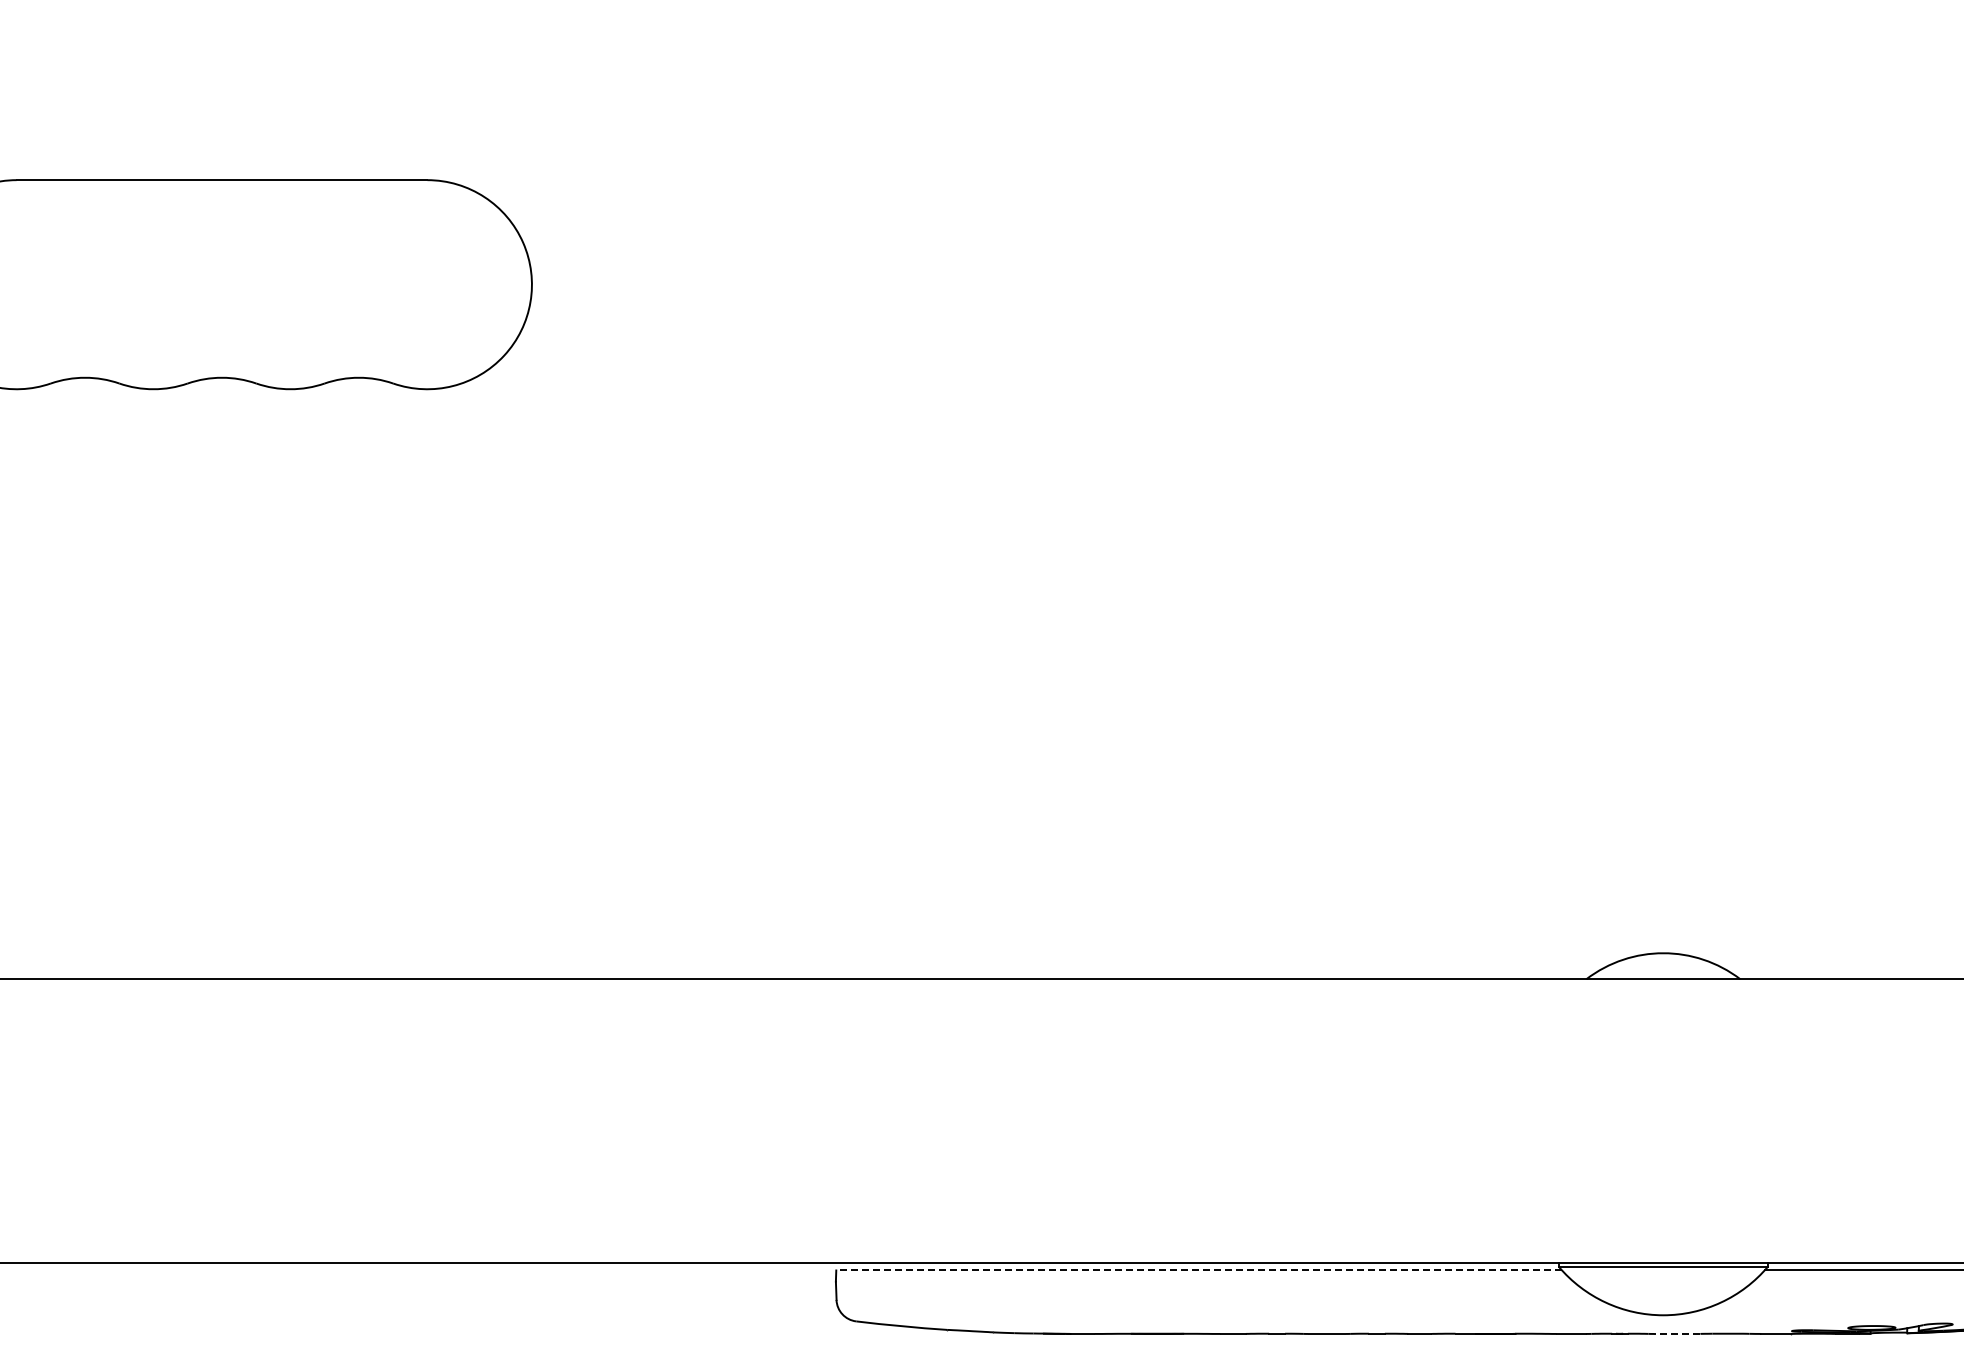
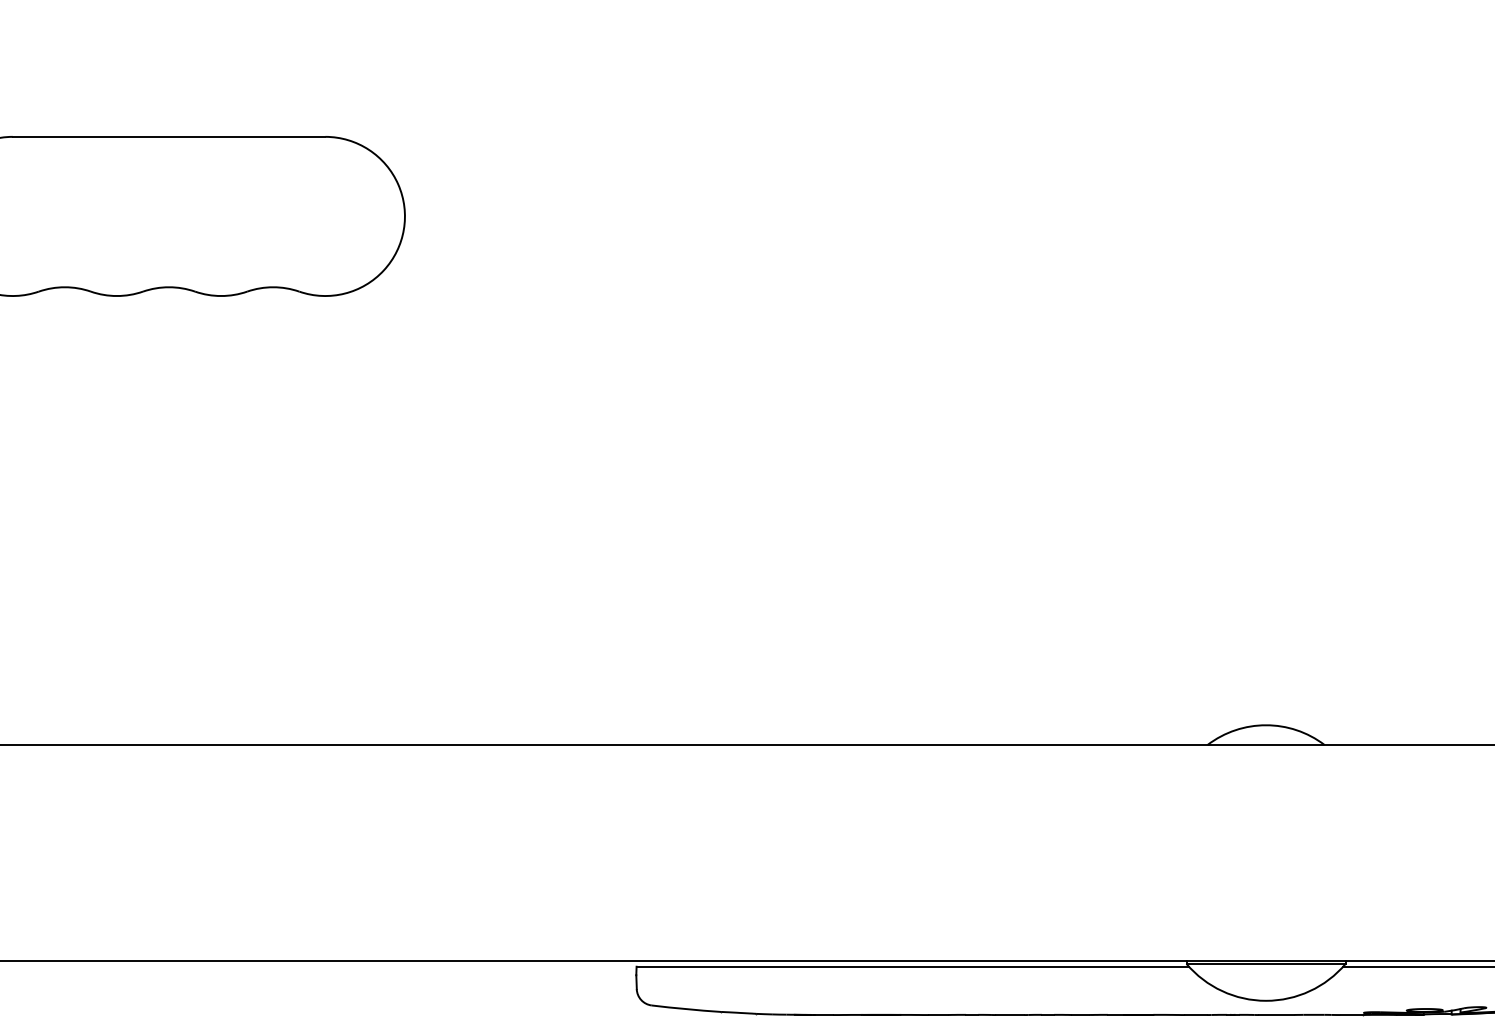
line: (1199, 1270) -> (913, 966), dashed -> solid
line: (1676, 1333) -> (1276, 1014), dashed -> solid

